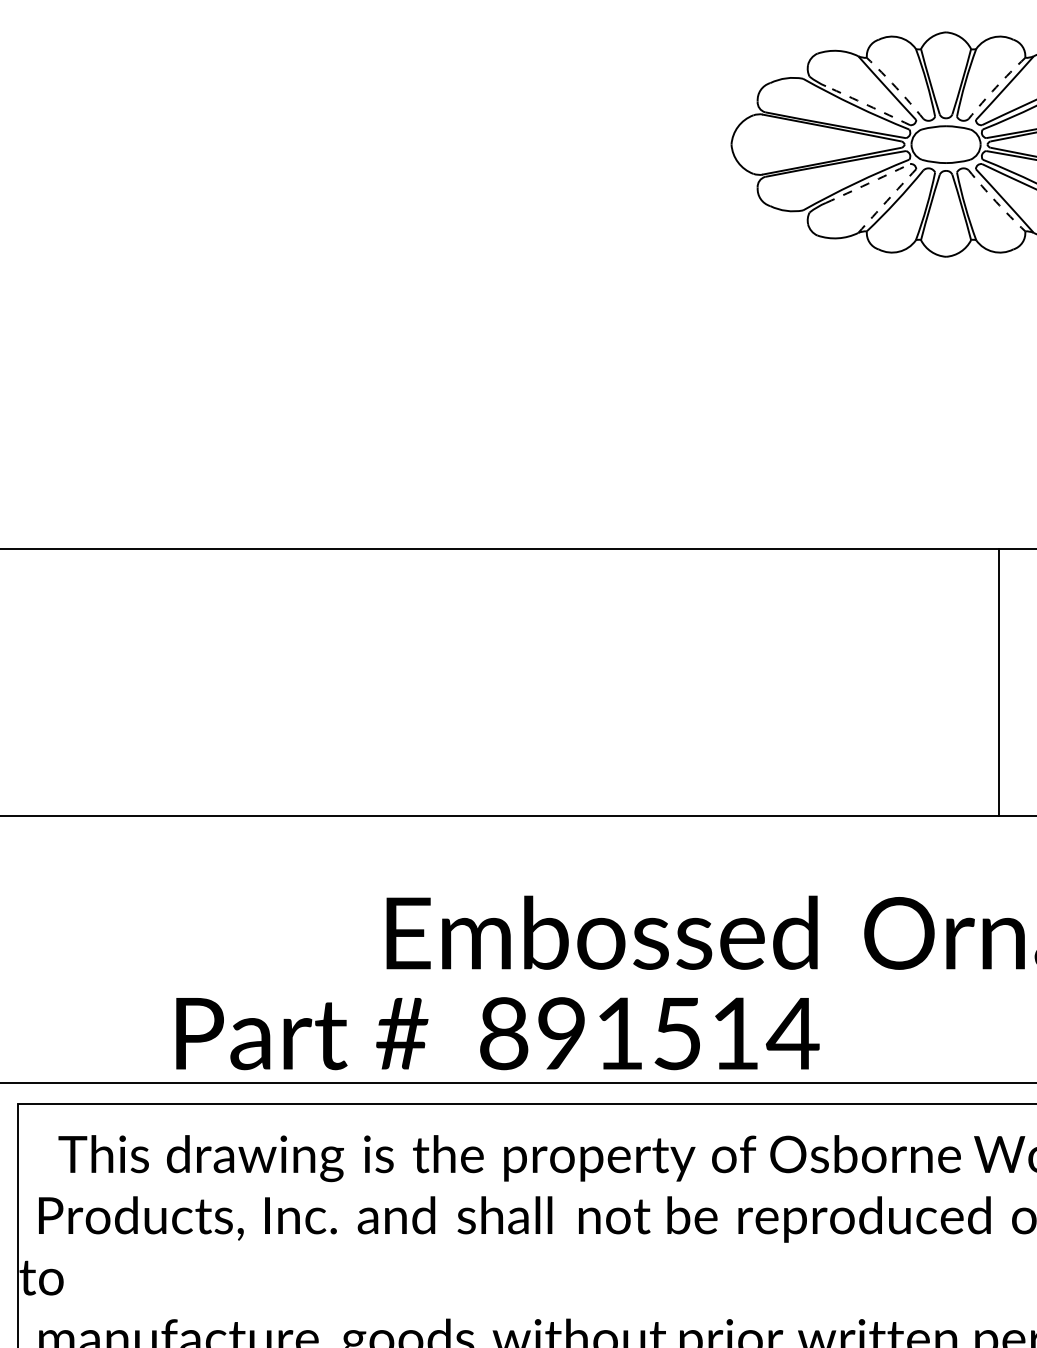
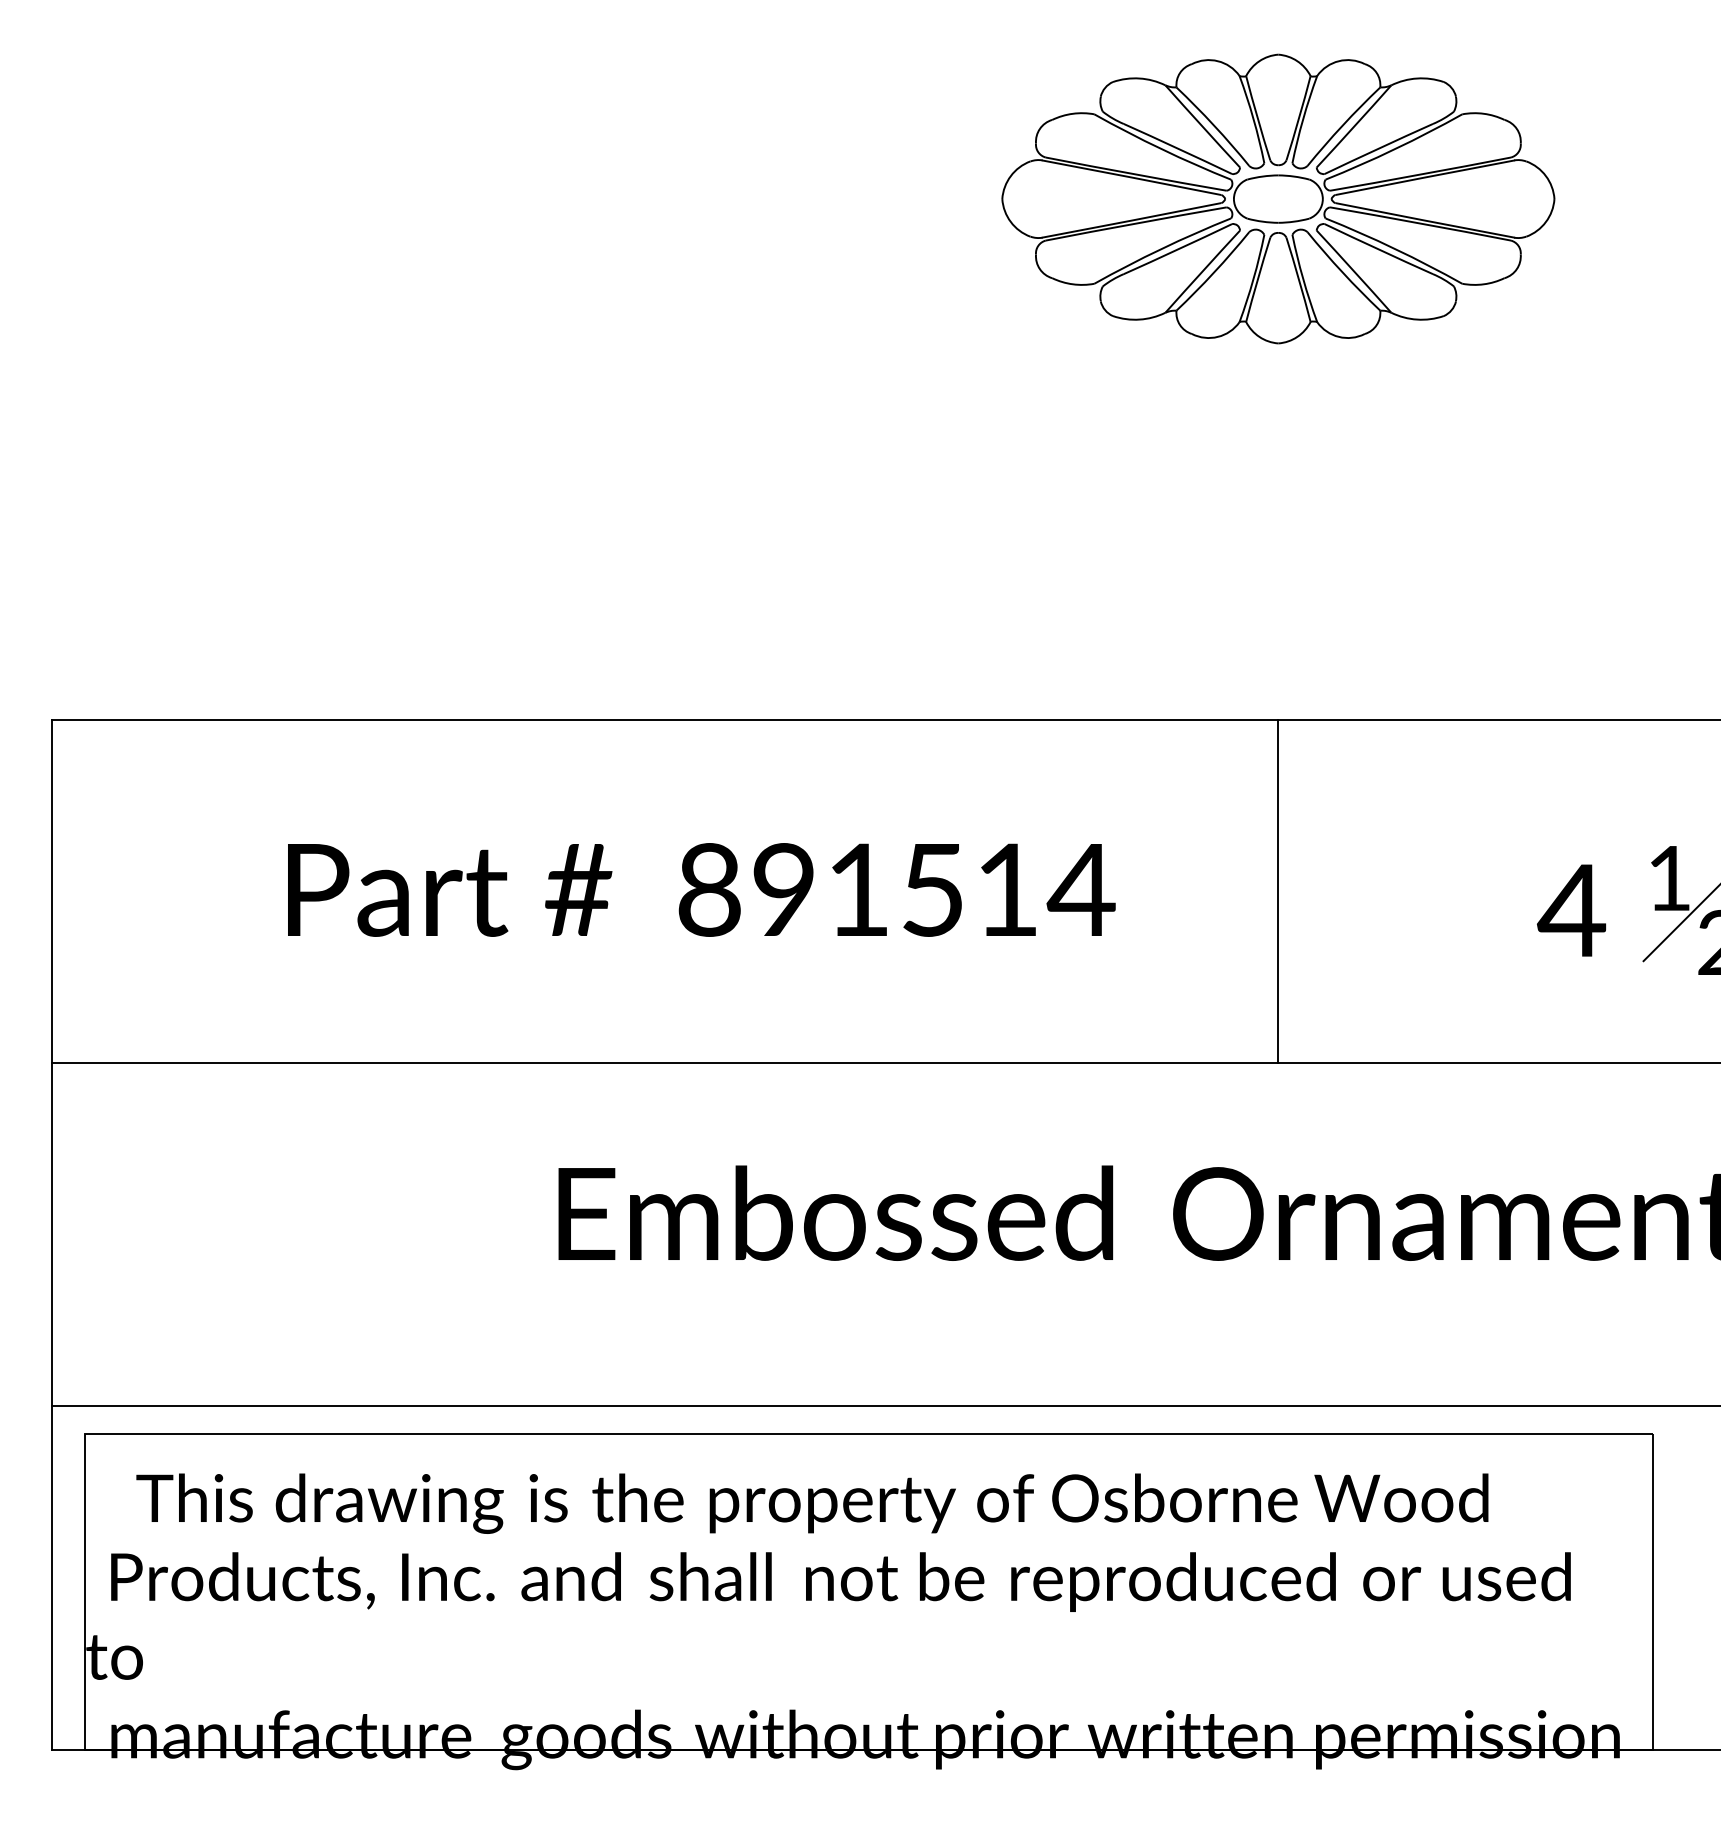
arc: (896, 87) -> (1214, 125), dashed -> solid
arc: (995, 87) -> (1342, 125), dashed -> solid
arc: (868, 105) -> (1178, 148), dashed -> solid
arc: (868, 183) -> (1178, 249), dashed -> solid
arc: (887, 200) -> (1202, 271), dashed -> solid
arc: (995, 201) -> (1342, 272), dashed -> solid
line: (999, 682) -> (1278, 891), moved
text: (497, 1033) -> (701, 889), moved

